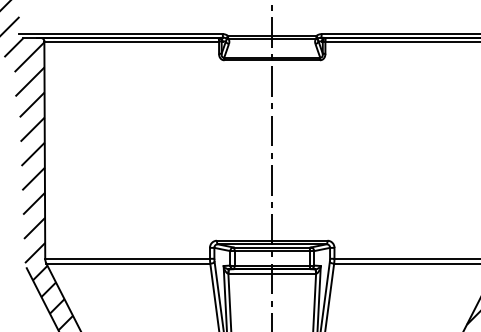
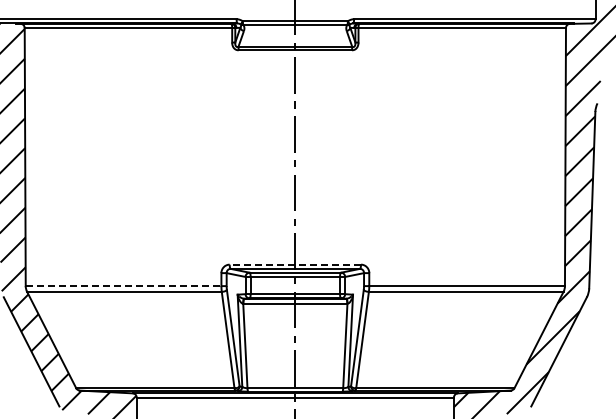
line: (272, 240) -> (295, 264), solid -> dashed
line: (127, 259) -> (123, 286), solid -> dashed

